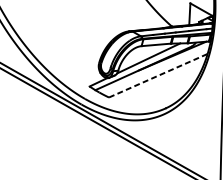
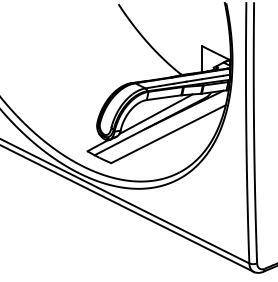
line: (159, 75) -> (169, 133), dashed -> solid

